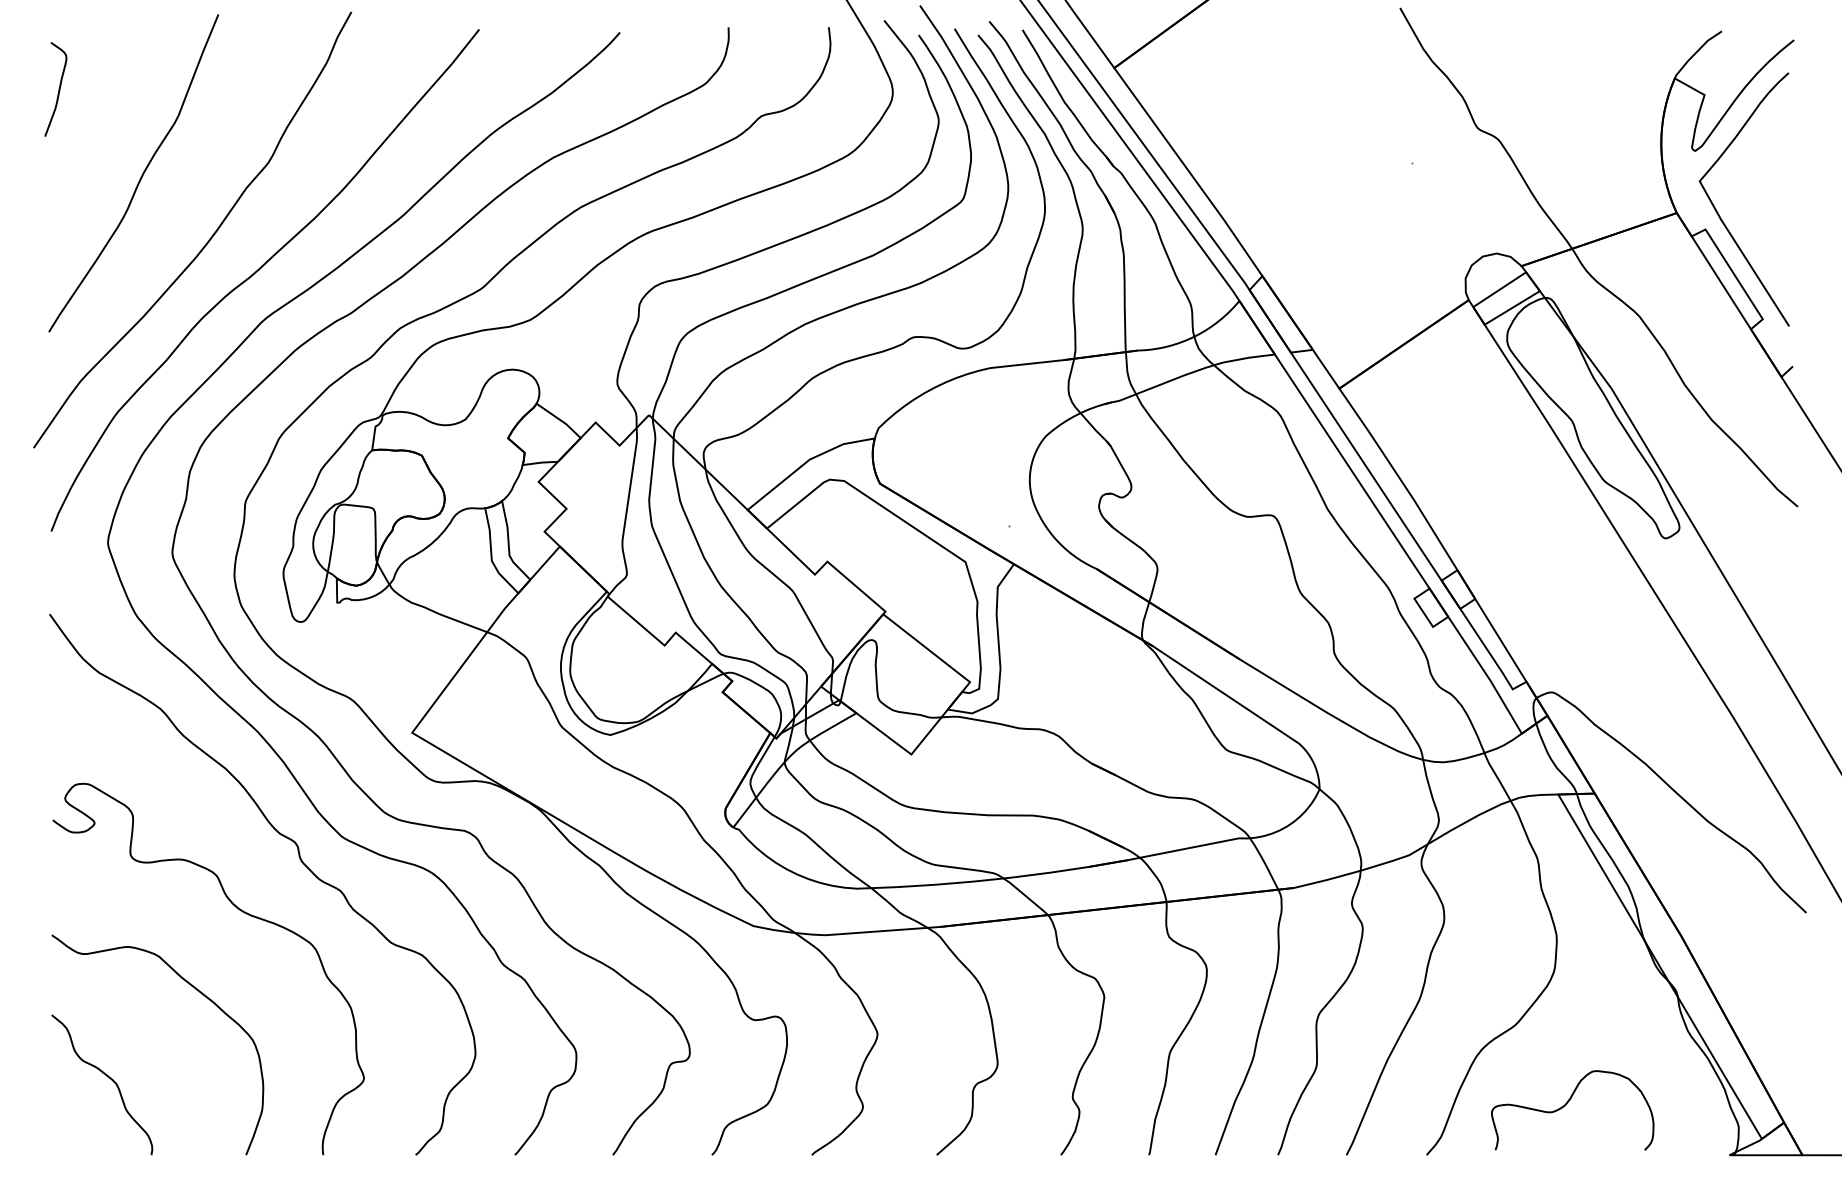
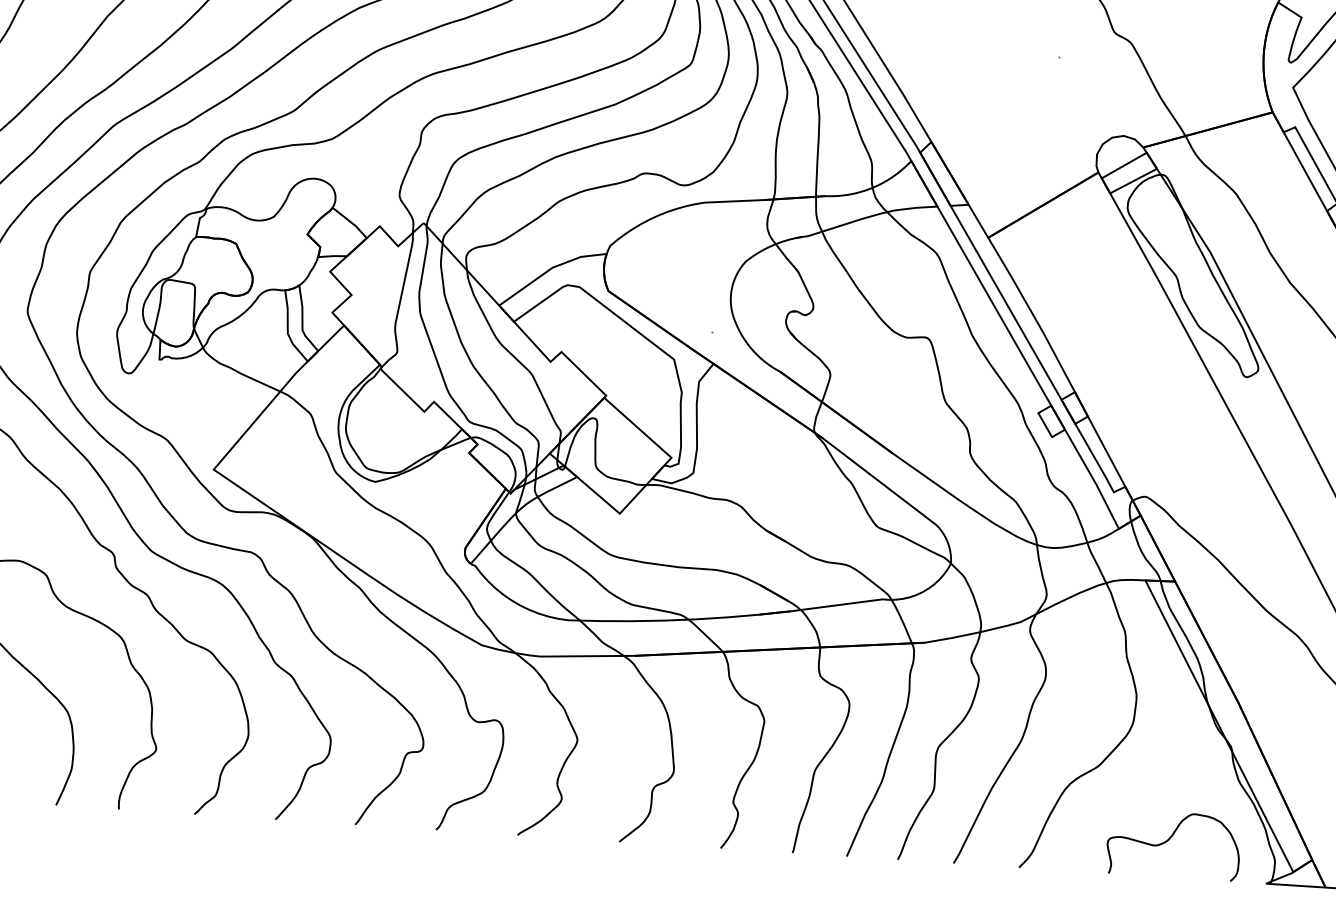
curve: (1567, 1104) -> (1169, 840), moved

